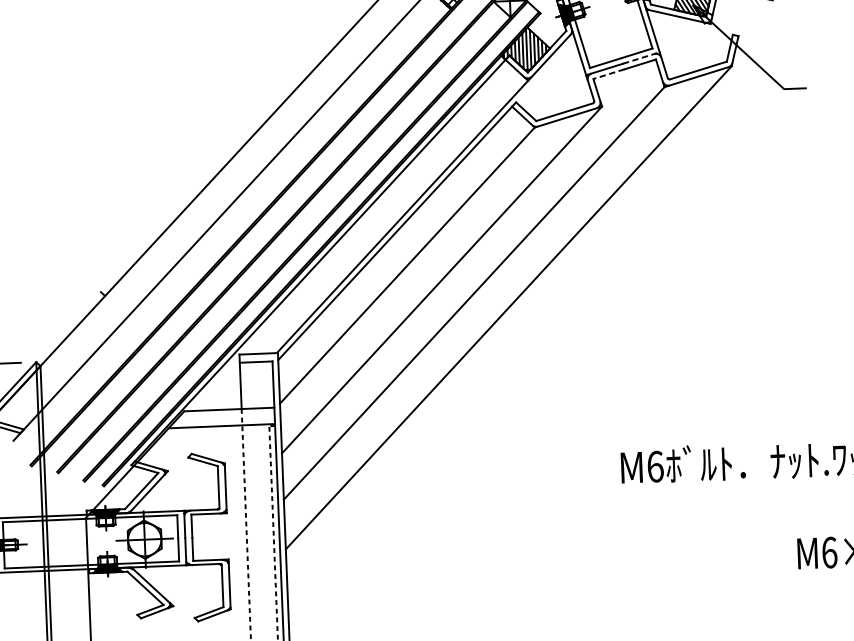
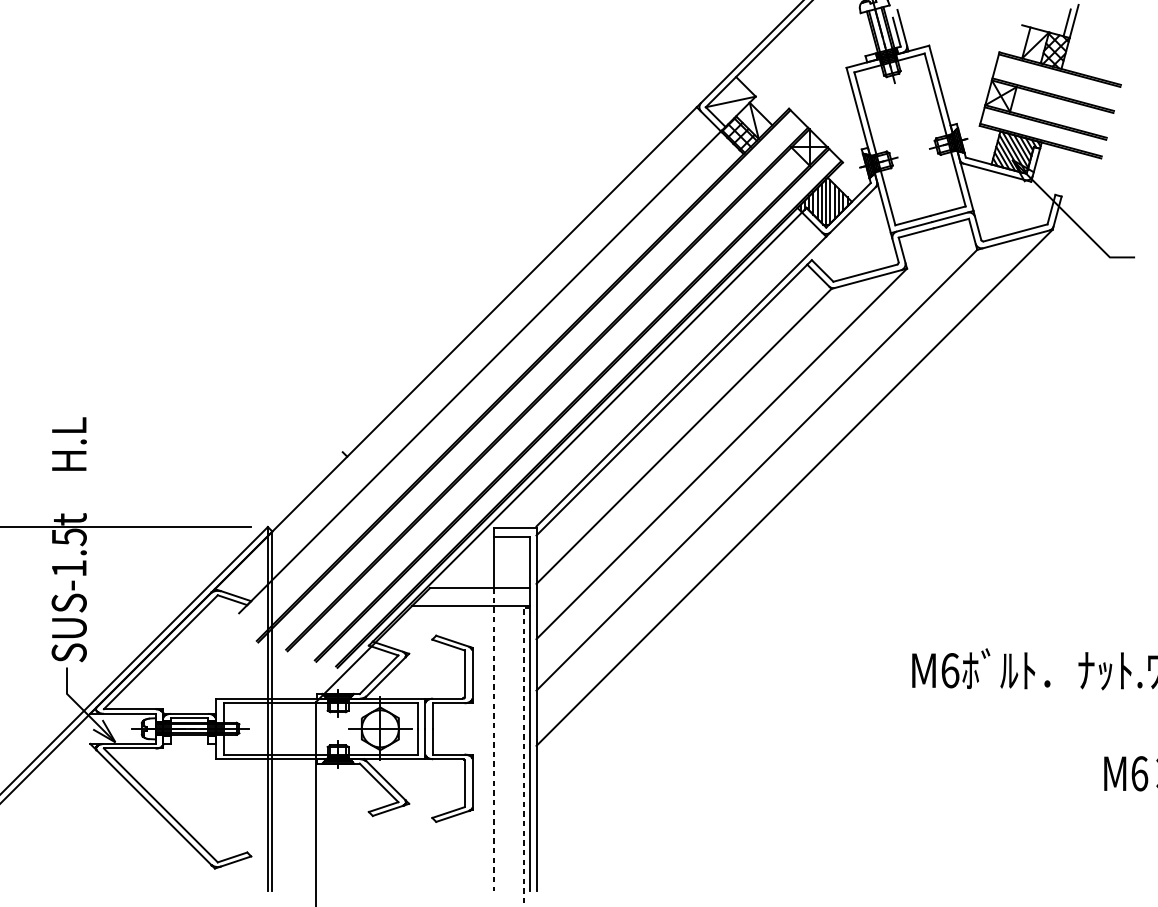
line: (641, 57) -> (953, 216), dashed -> solid
line: (608, 74) -> (915, 233), dashed -> solid

